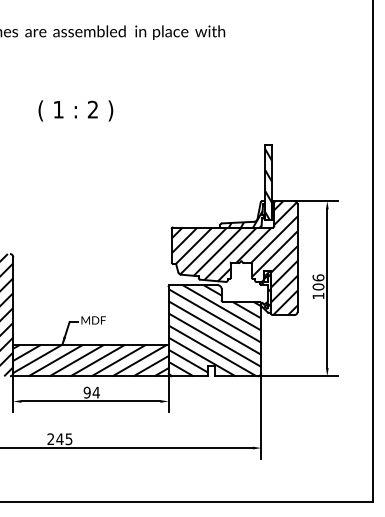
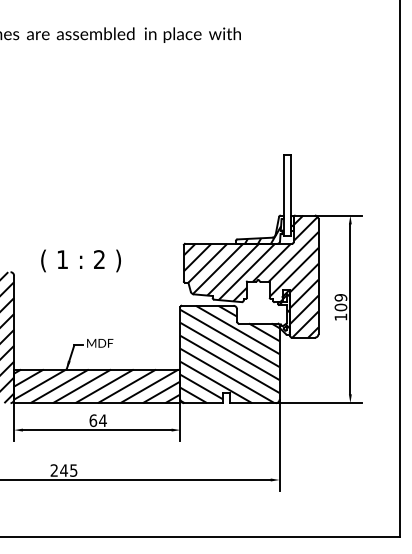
text: (75, 110) -> (80, 260), moved
hatch: (268, 184) -> (287, 197), removed
text: (318, 277) -> (340, 297), 106 -> 109
text: (87, 392) -> (93, 420), 94 -> 64

